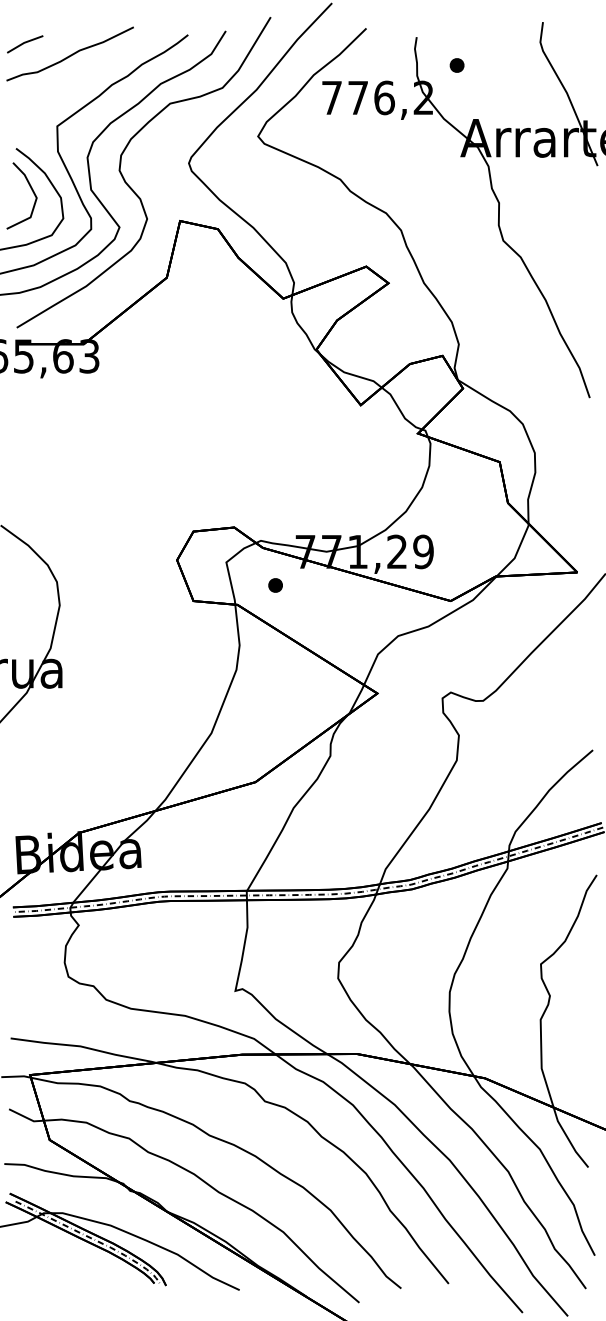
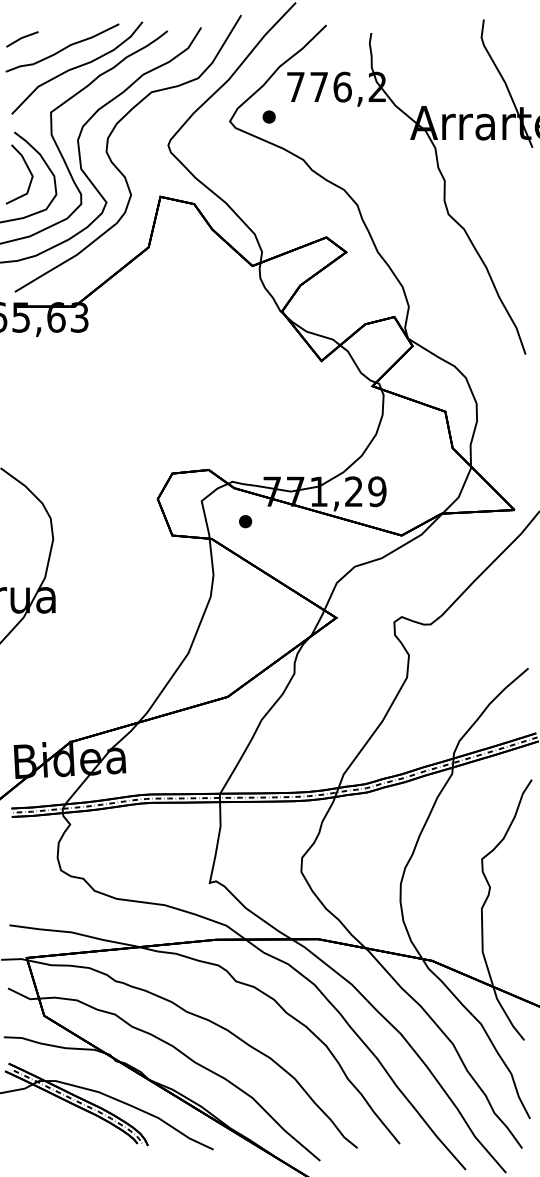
part: (456, 65) -> (268, 117), moved
curve: (86, 76) -> (77, 68), added

